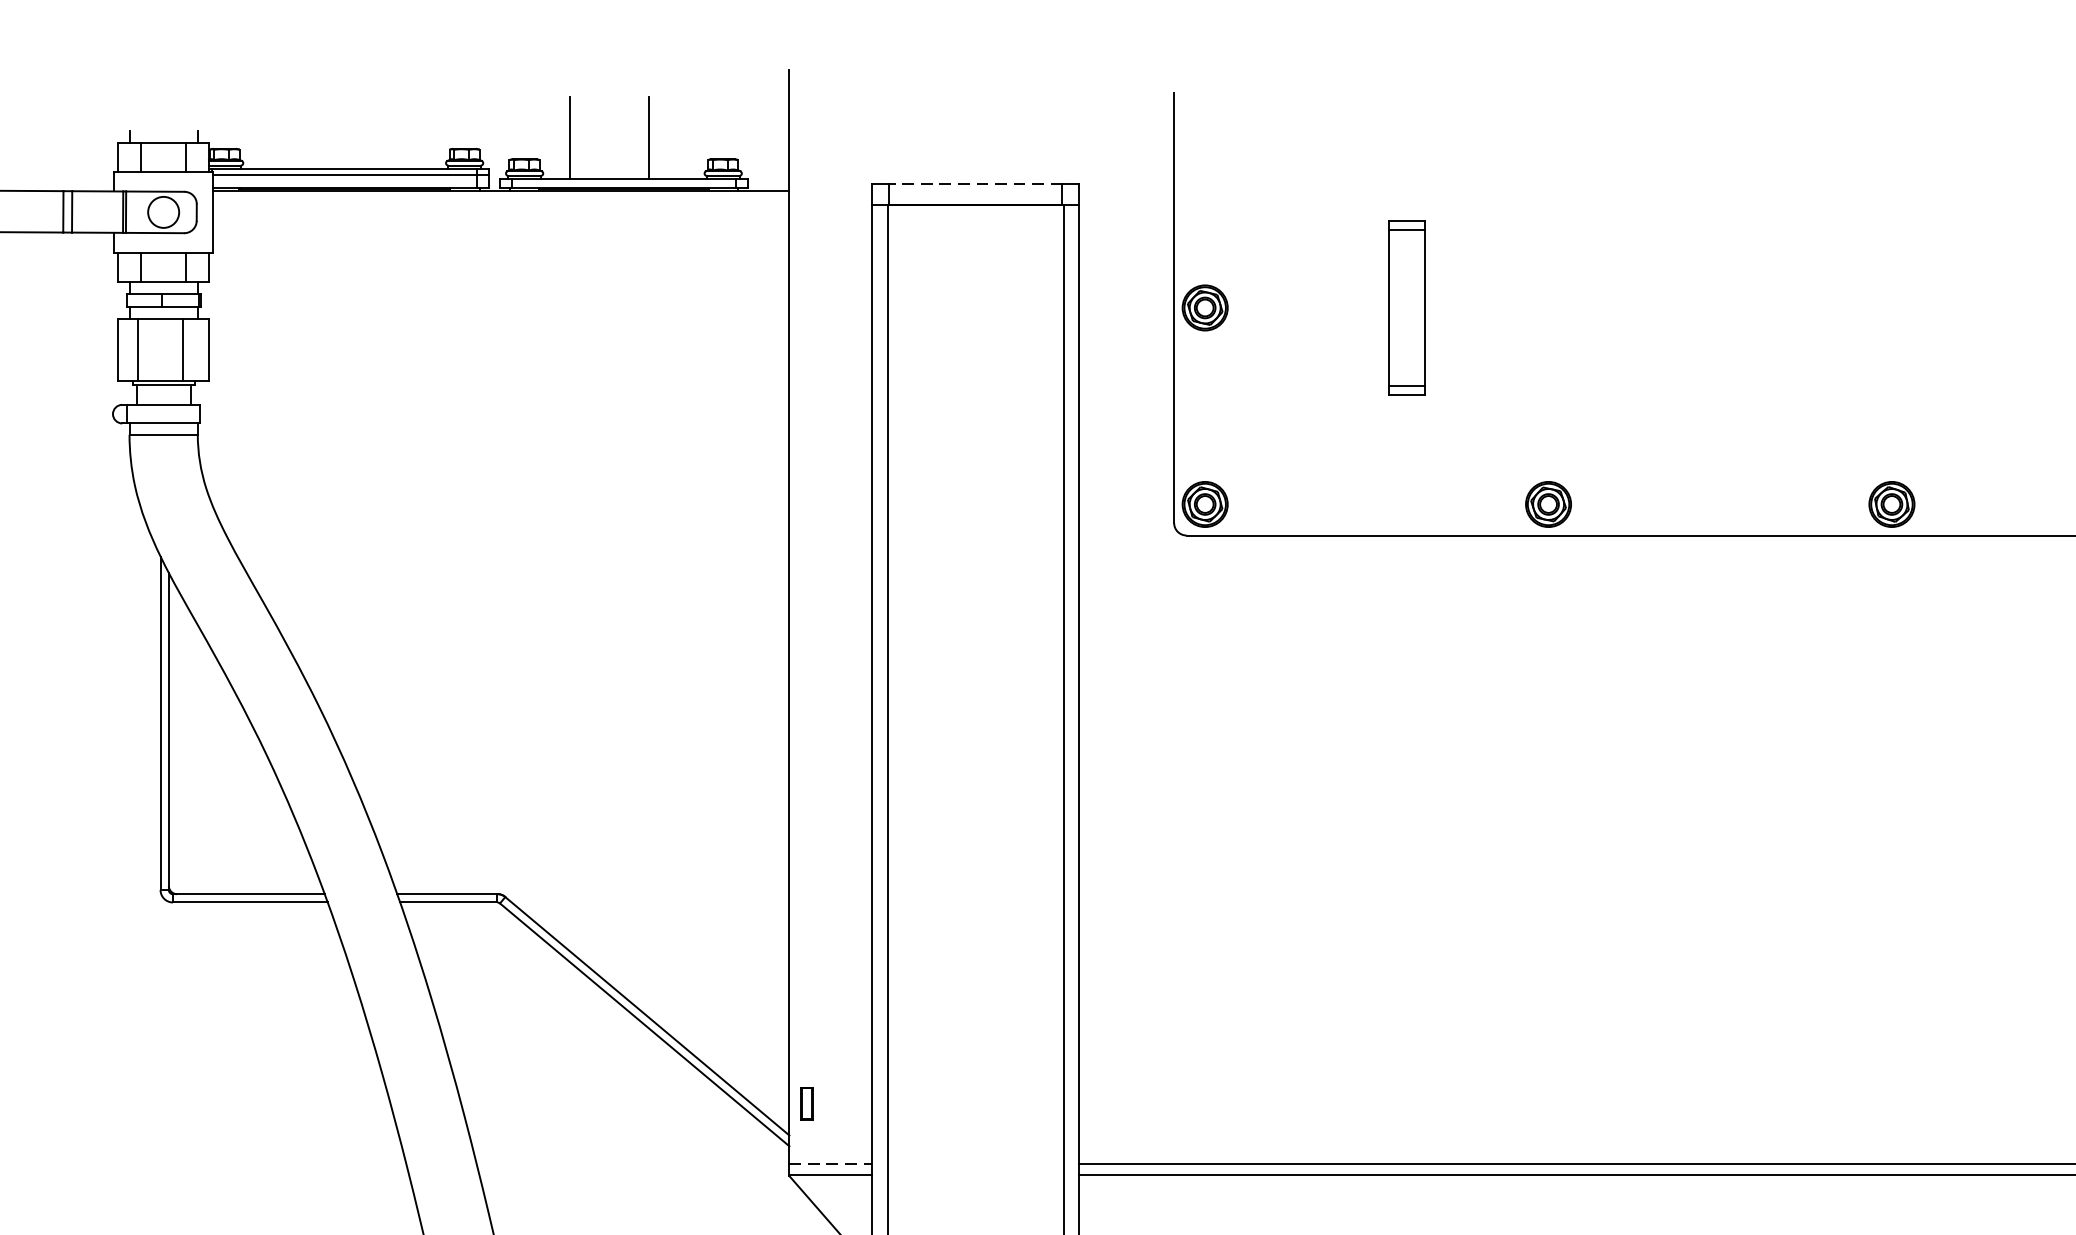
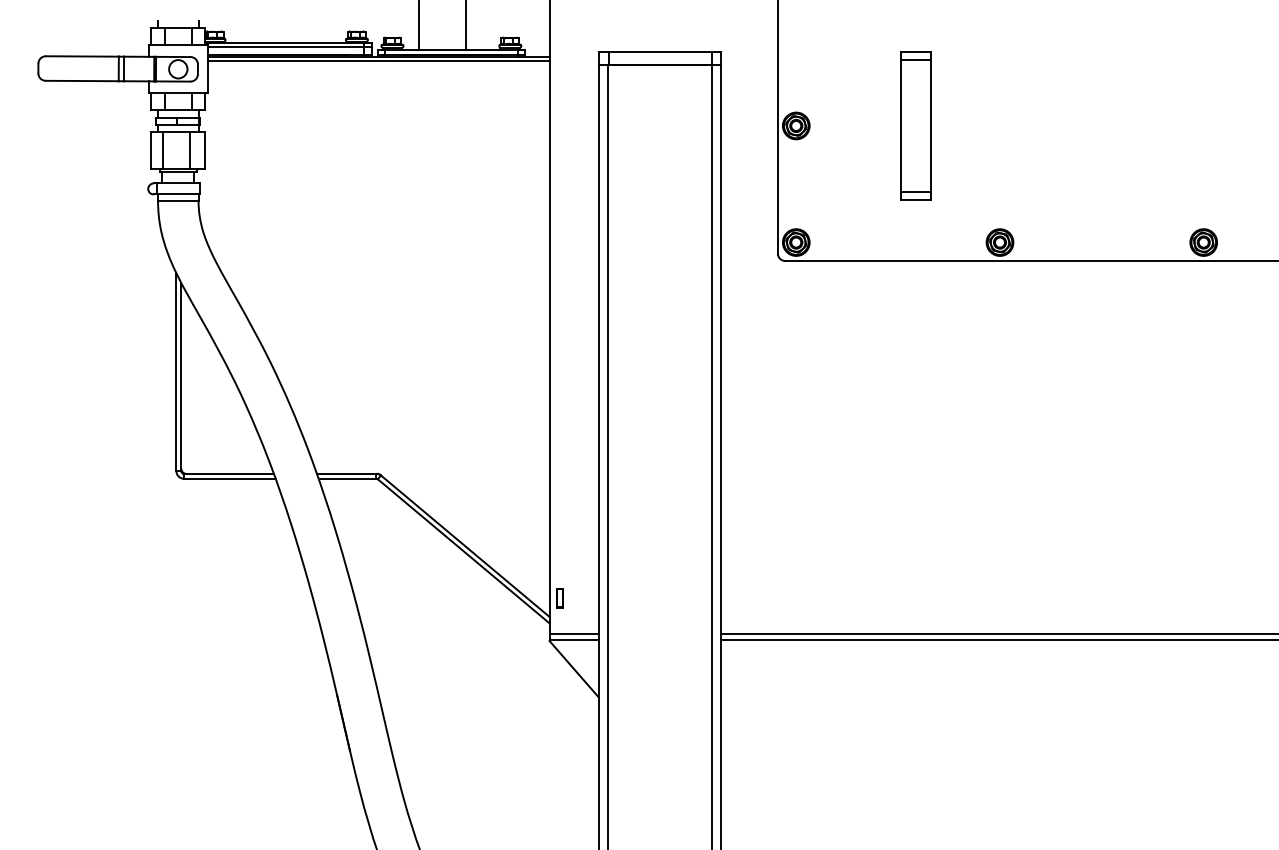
line: (976, 184) -> (660, 52), dashed -> solid
line: (501, 199) -> (378, 61), added
part: (1406, 307) -> (915, 125), size x1.43
line: (831, 1165) -> (574, 634), dashed -> solid

